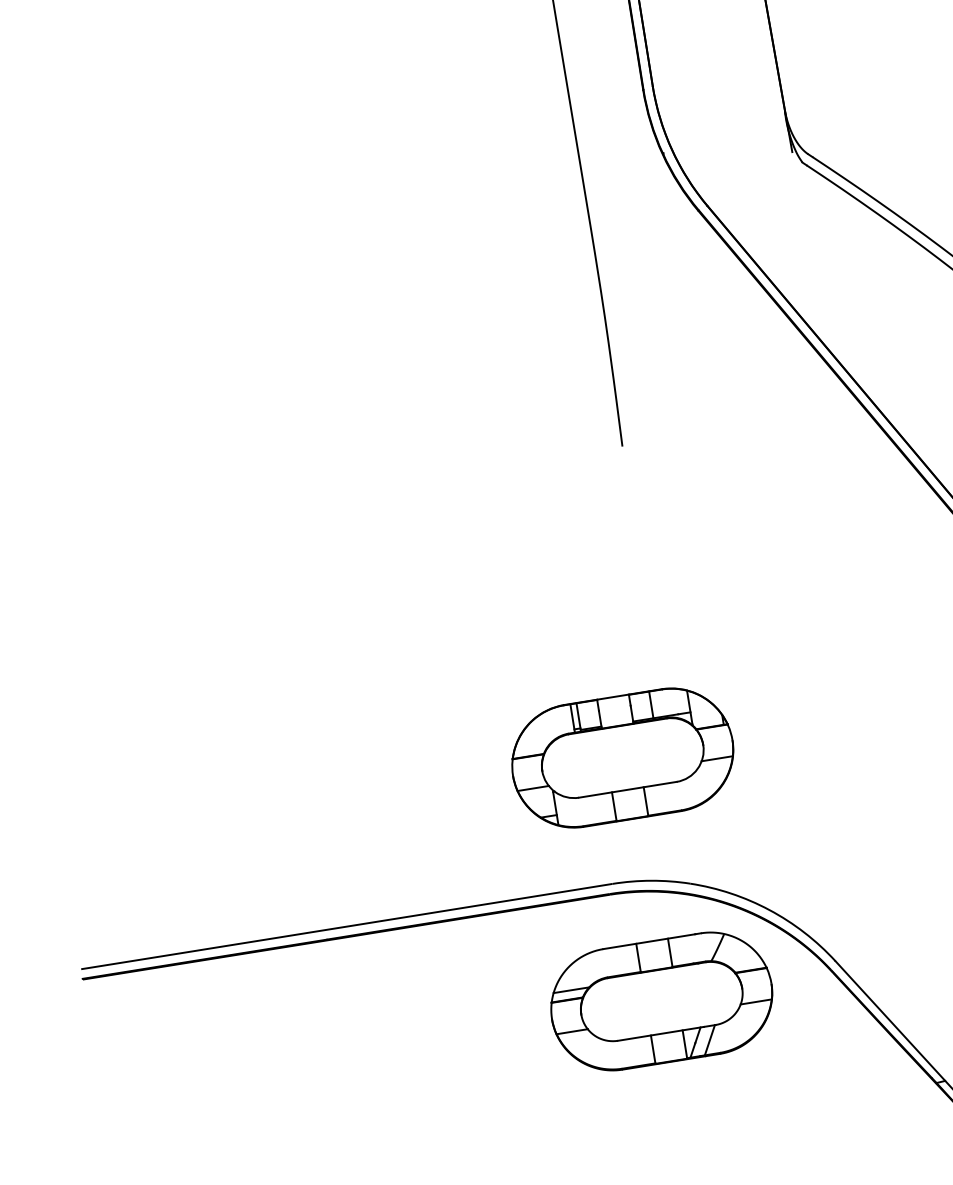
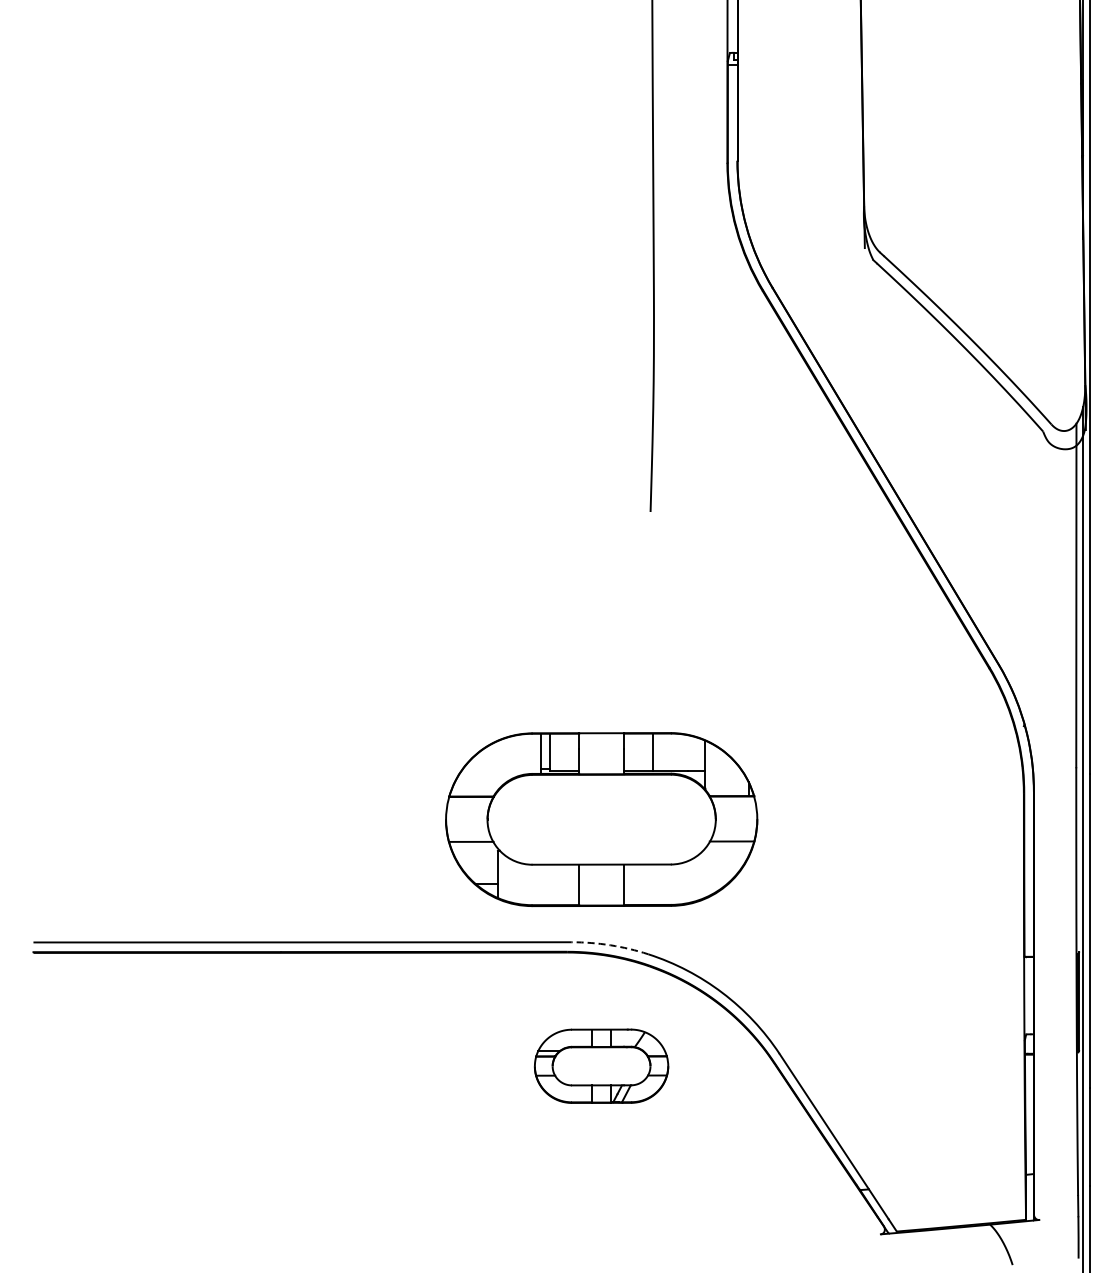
part: (622, 757) -> (601, 819), size x1.4
arc: (651, 880) -> (610, 945), solid -> dashed
part: (661, 1001) -> (601, 1066), size x0.6

